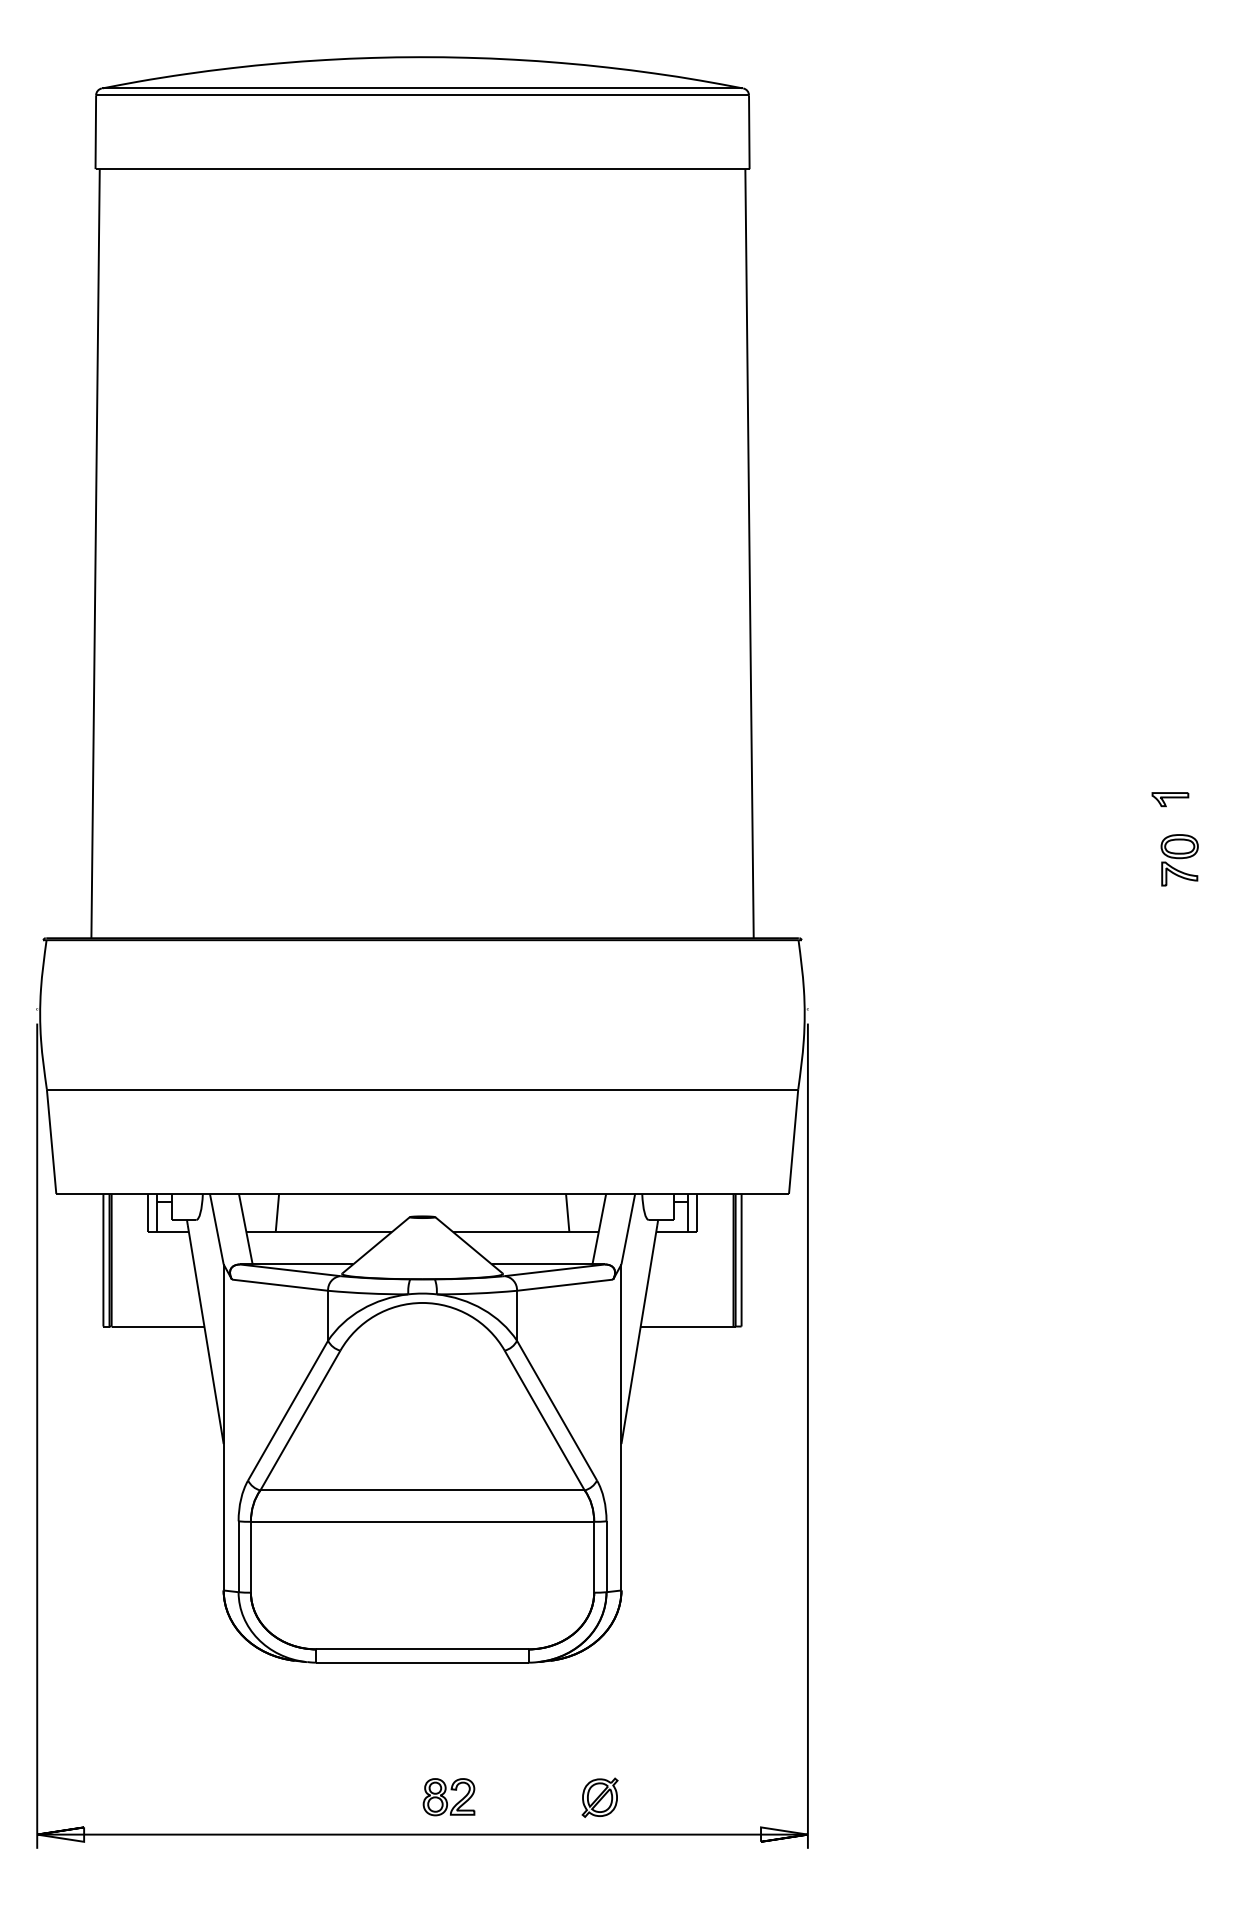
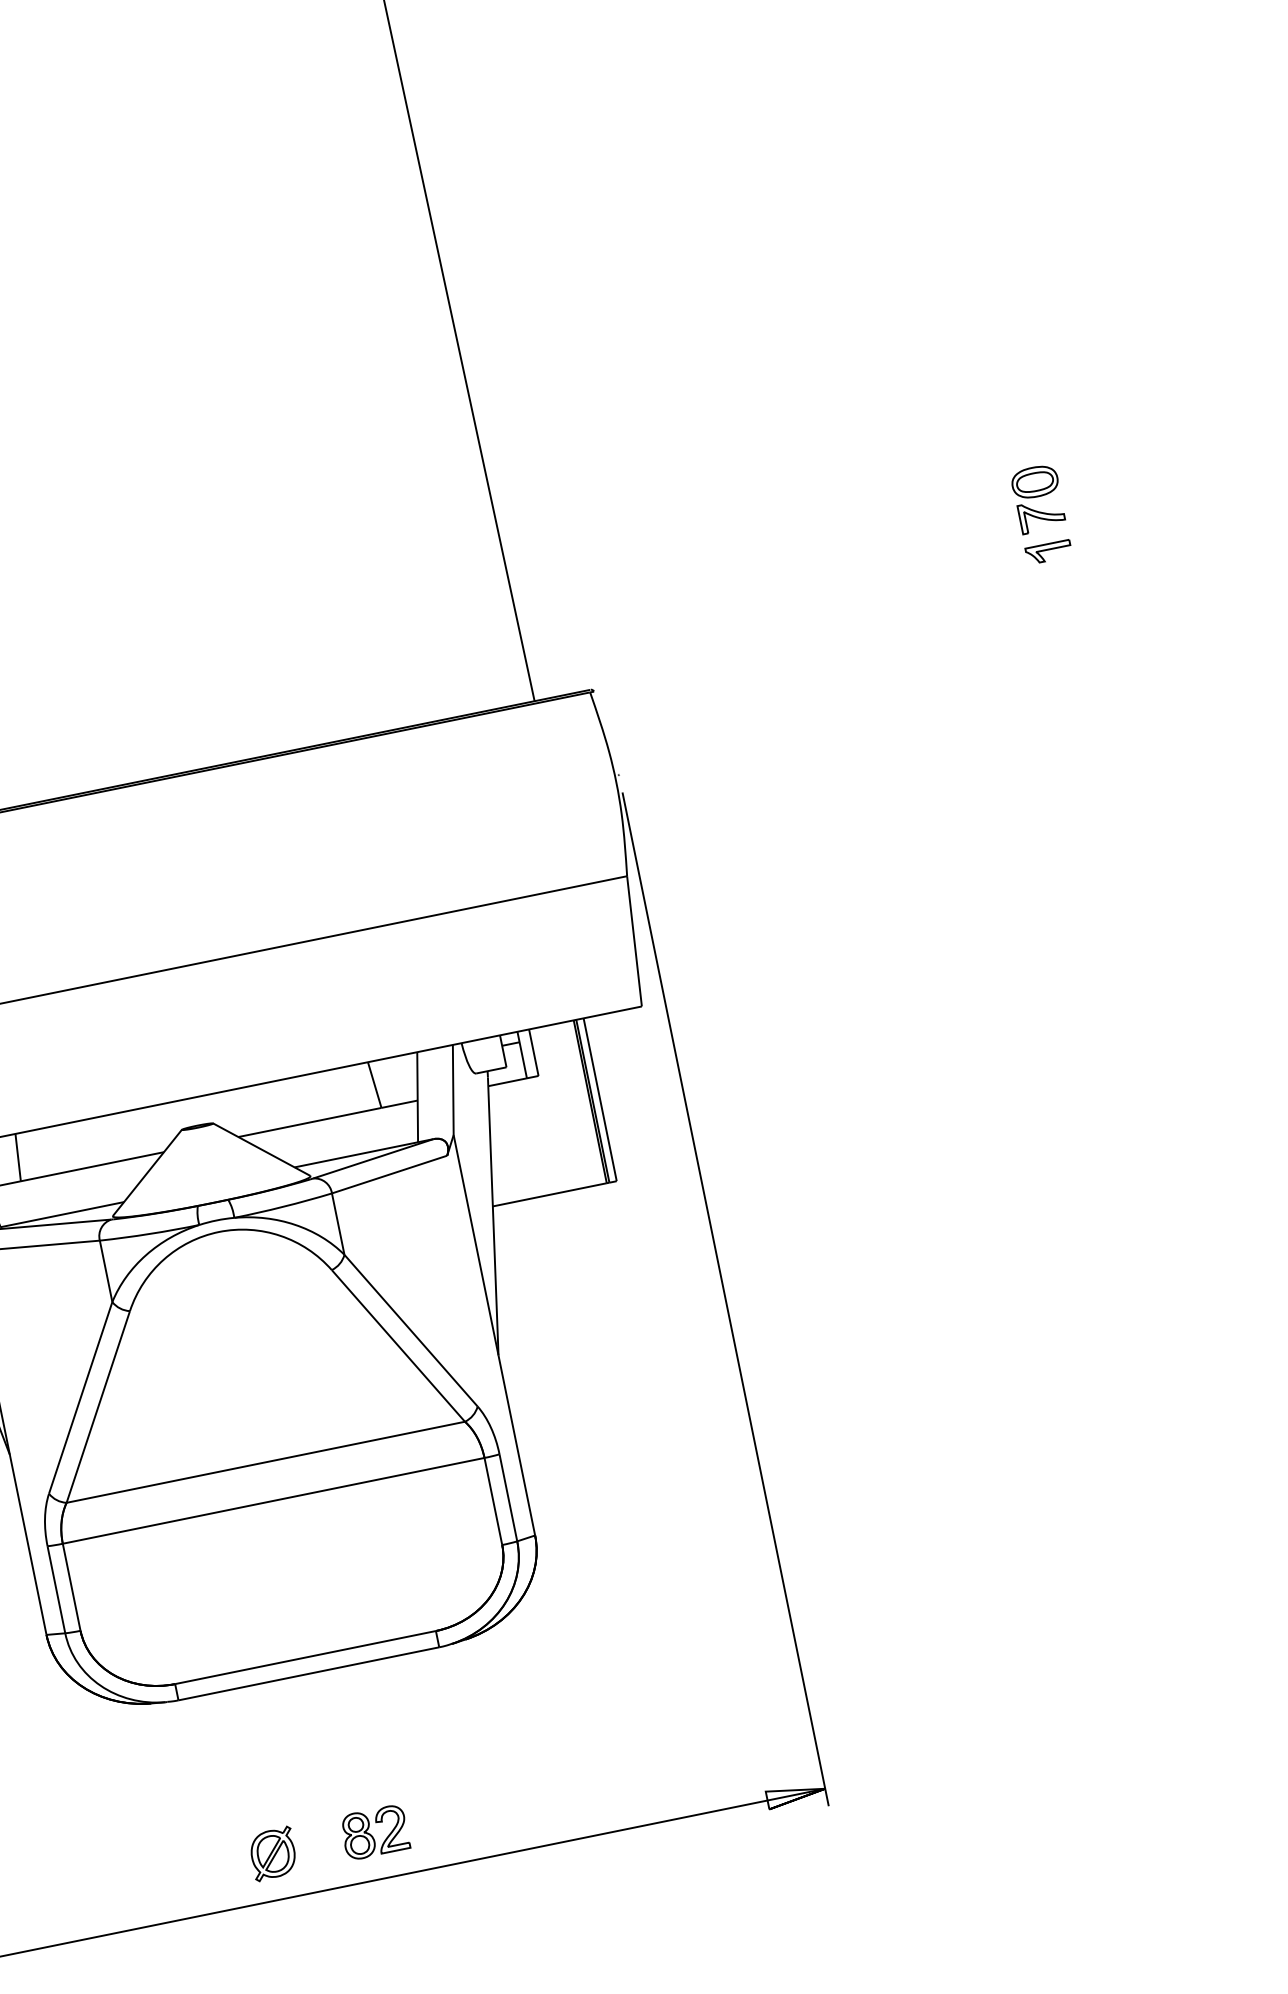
part: (1170, 799) -> (1048, 552), moved
part: (599, 1797) -> (272, 1853), moved

